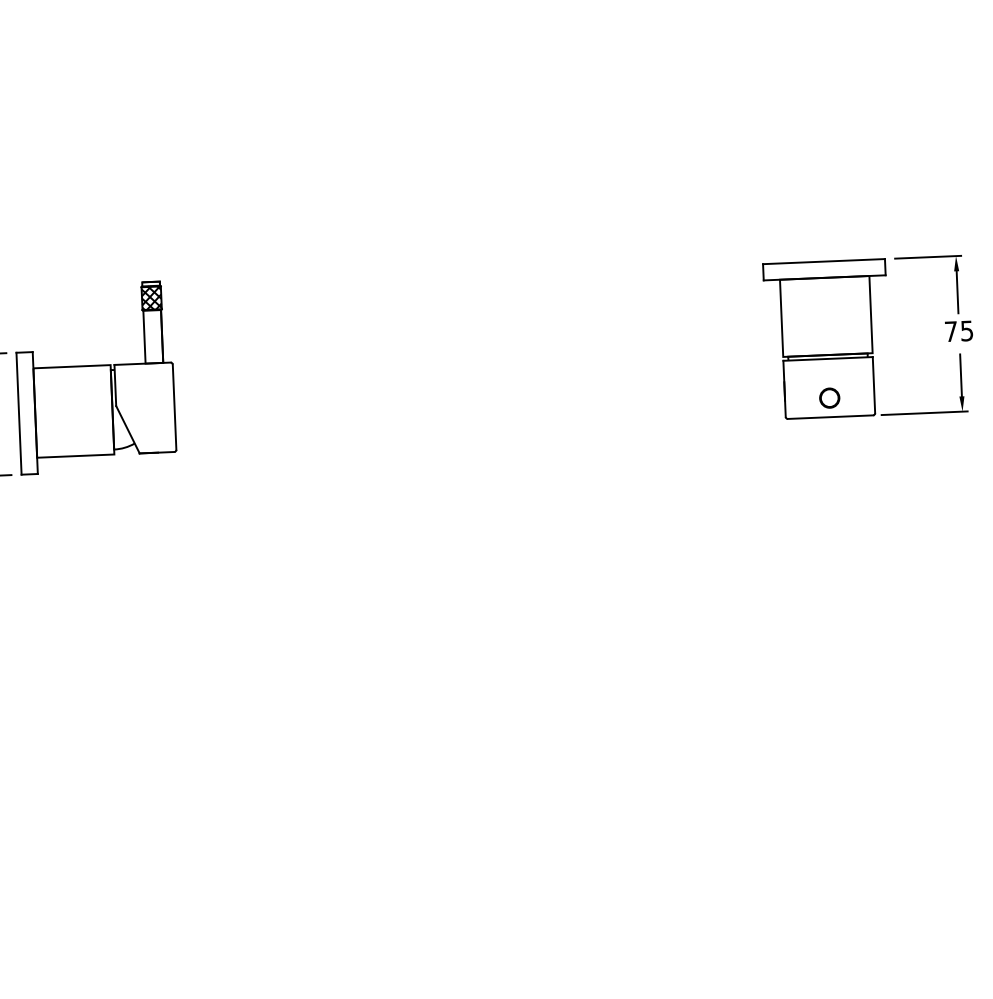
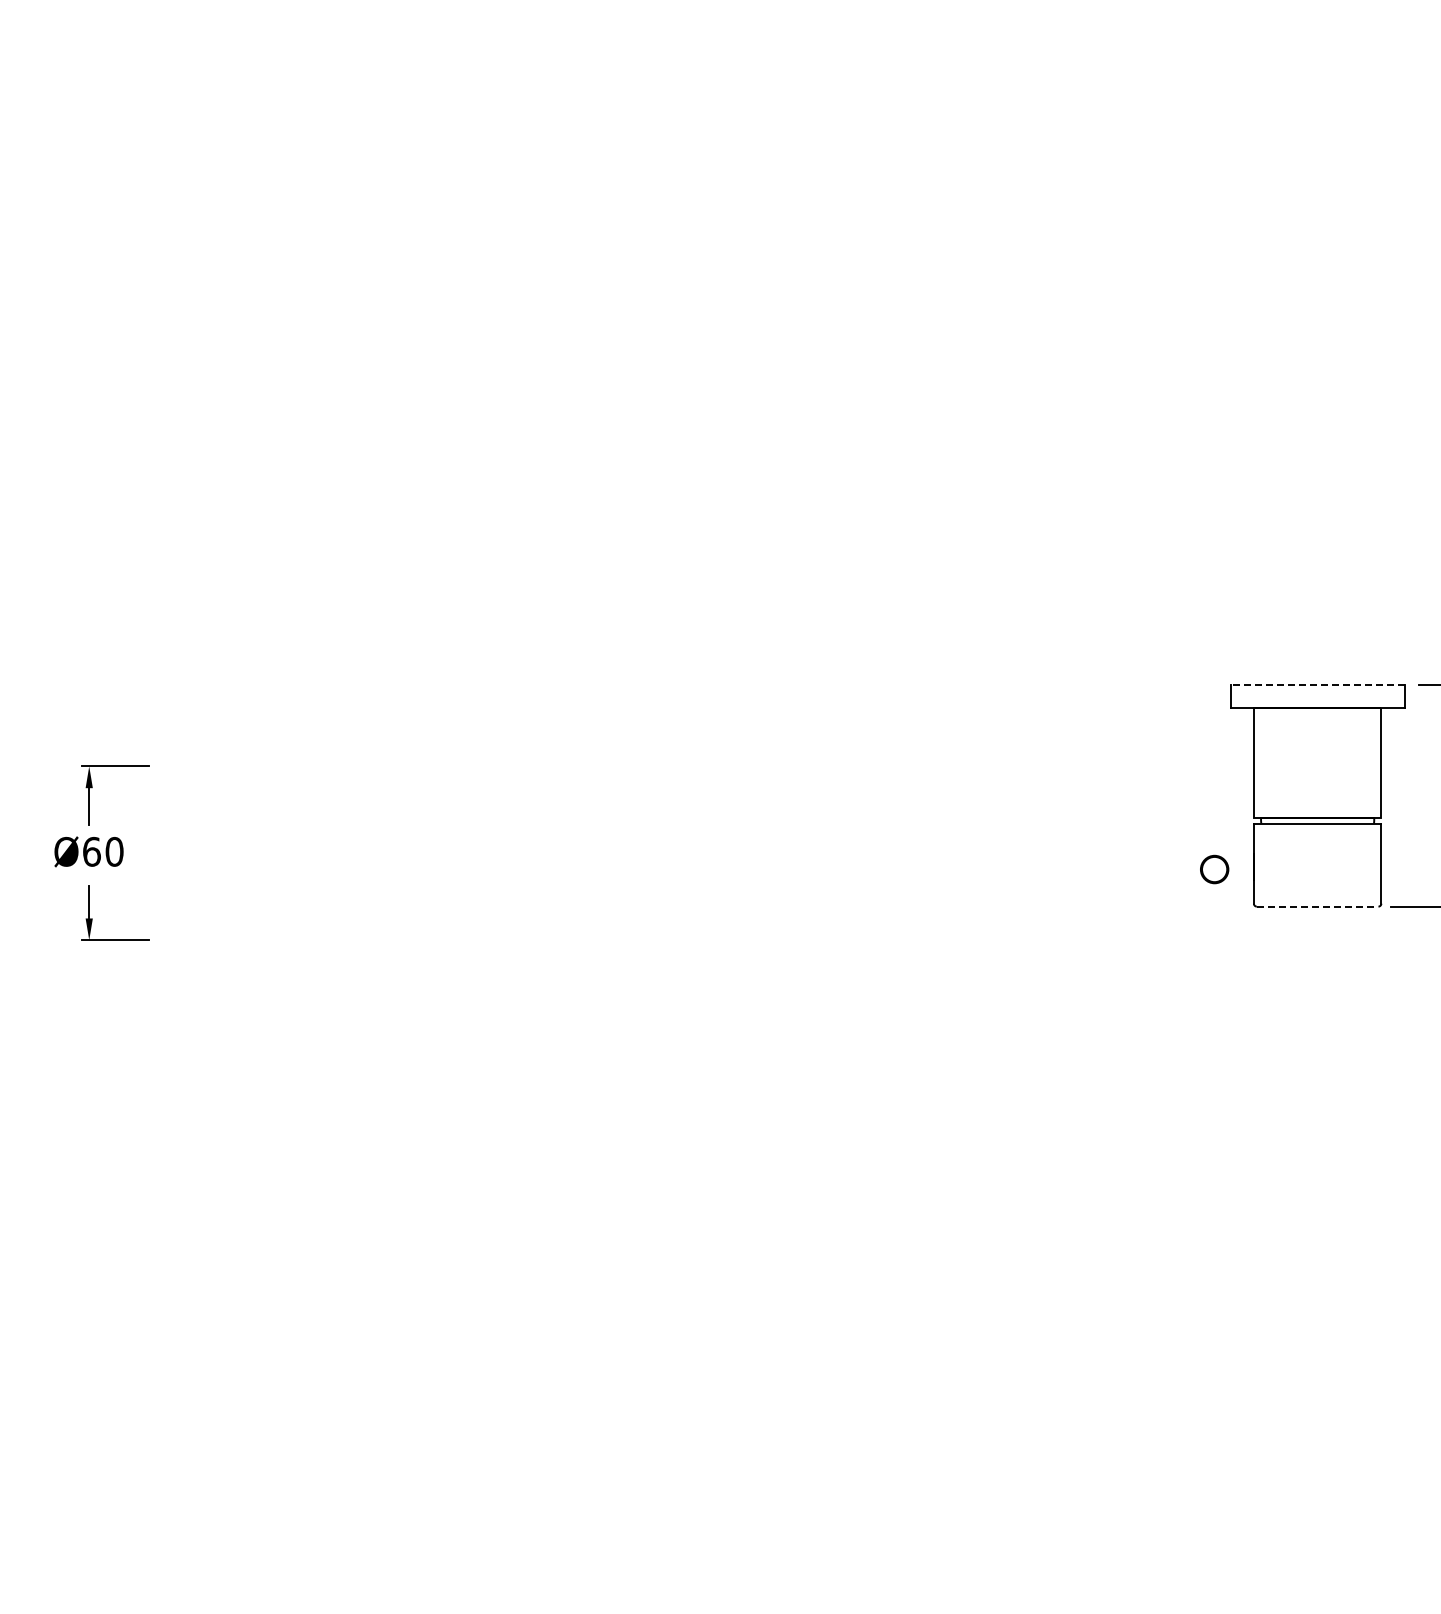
line: (823, 261) -> (1317, 684), solid -> dashed
part: (95, 377) -> (273, 806), removed
part: (829, 398) -> (1214, 869), moved
line: (830, 417) -> (1317, 906), solid -> dashed

